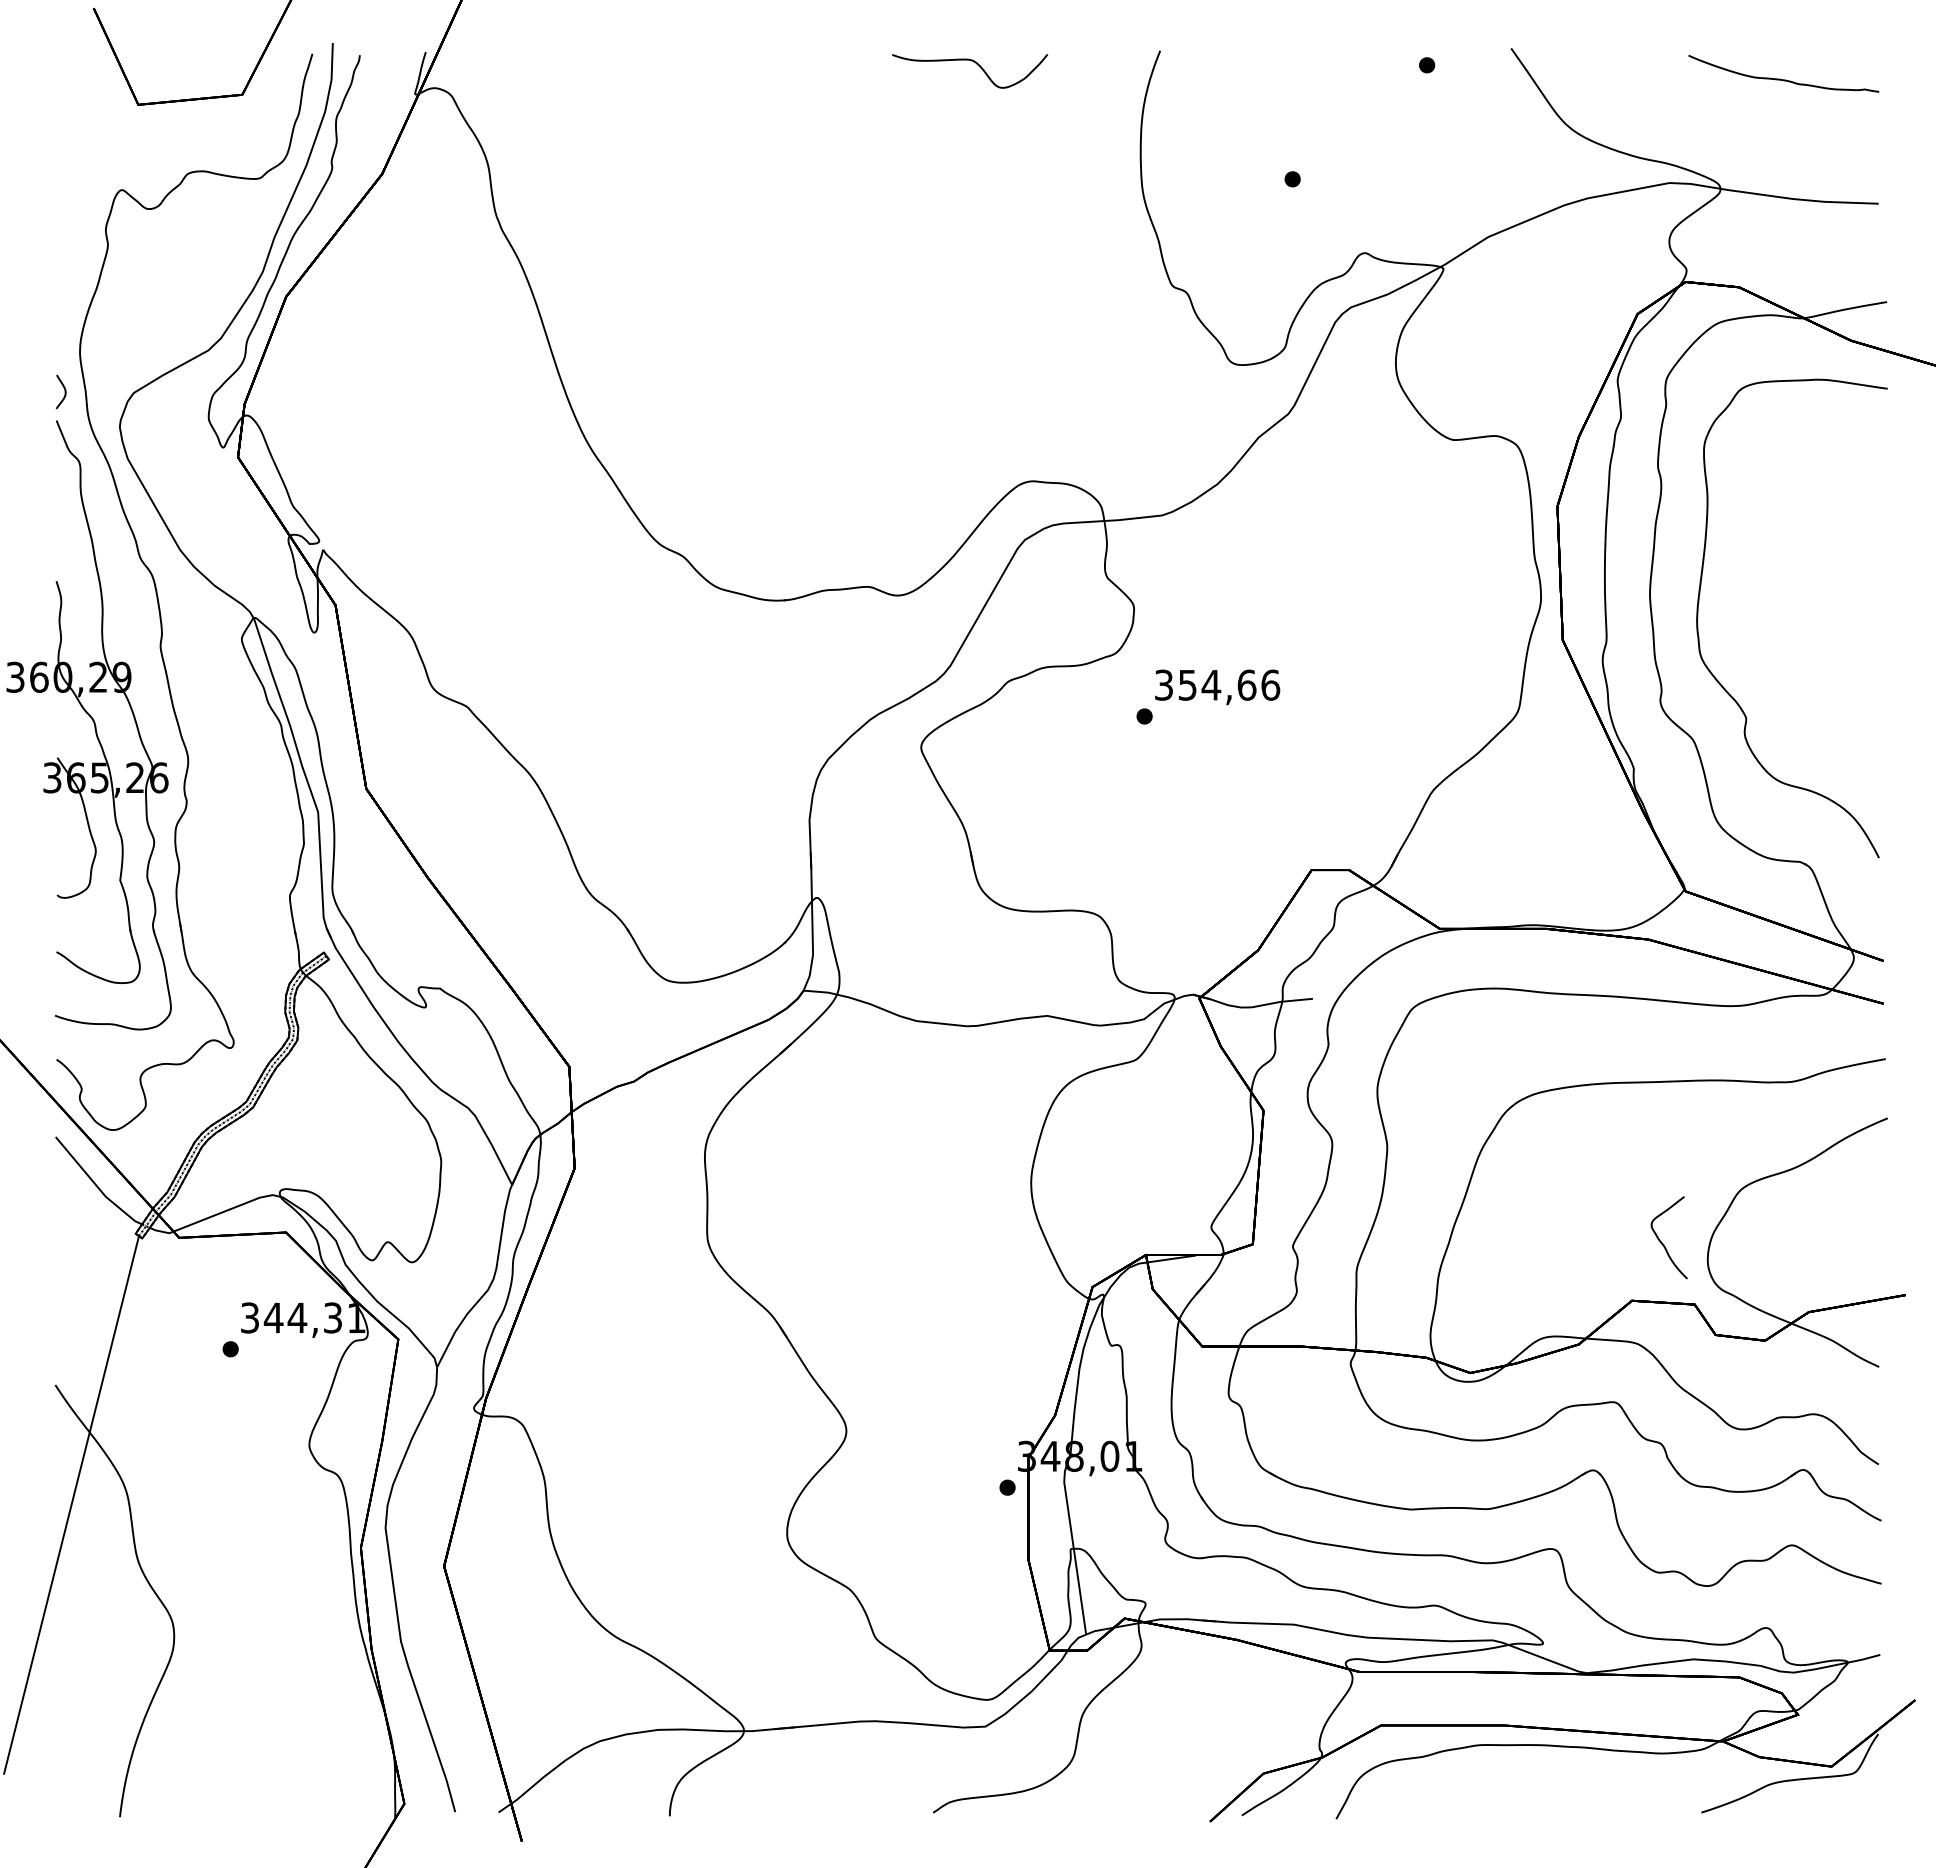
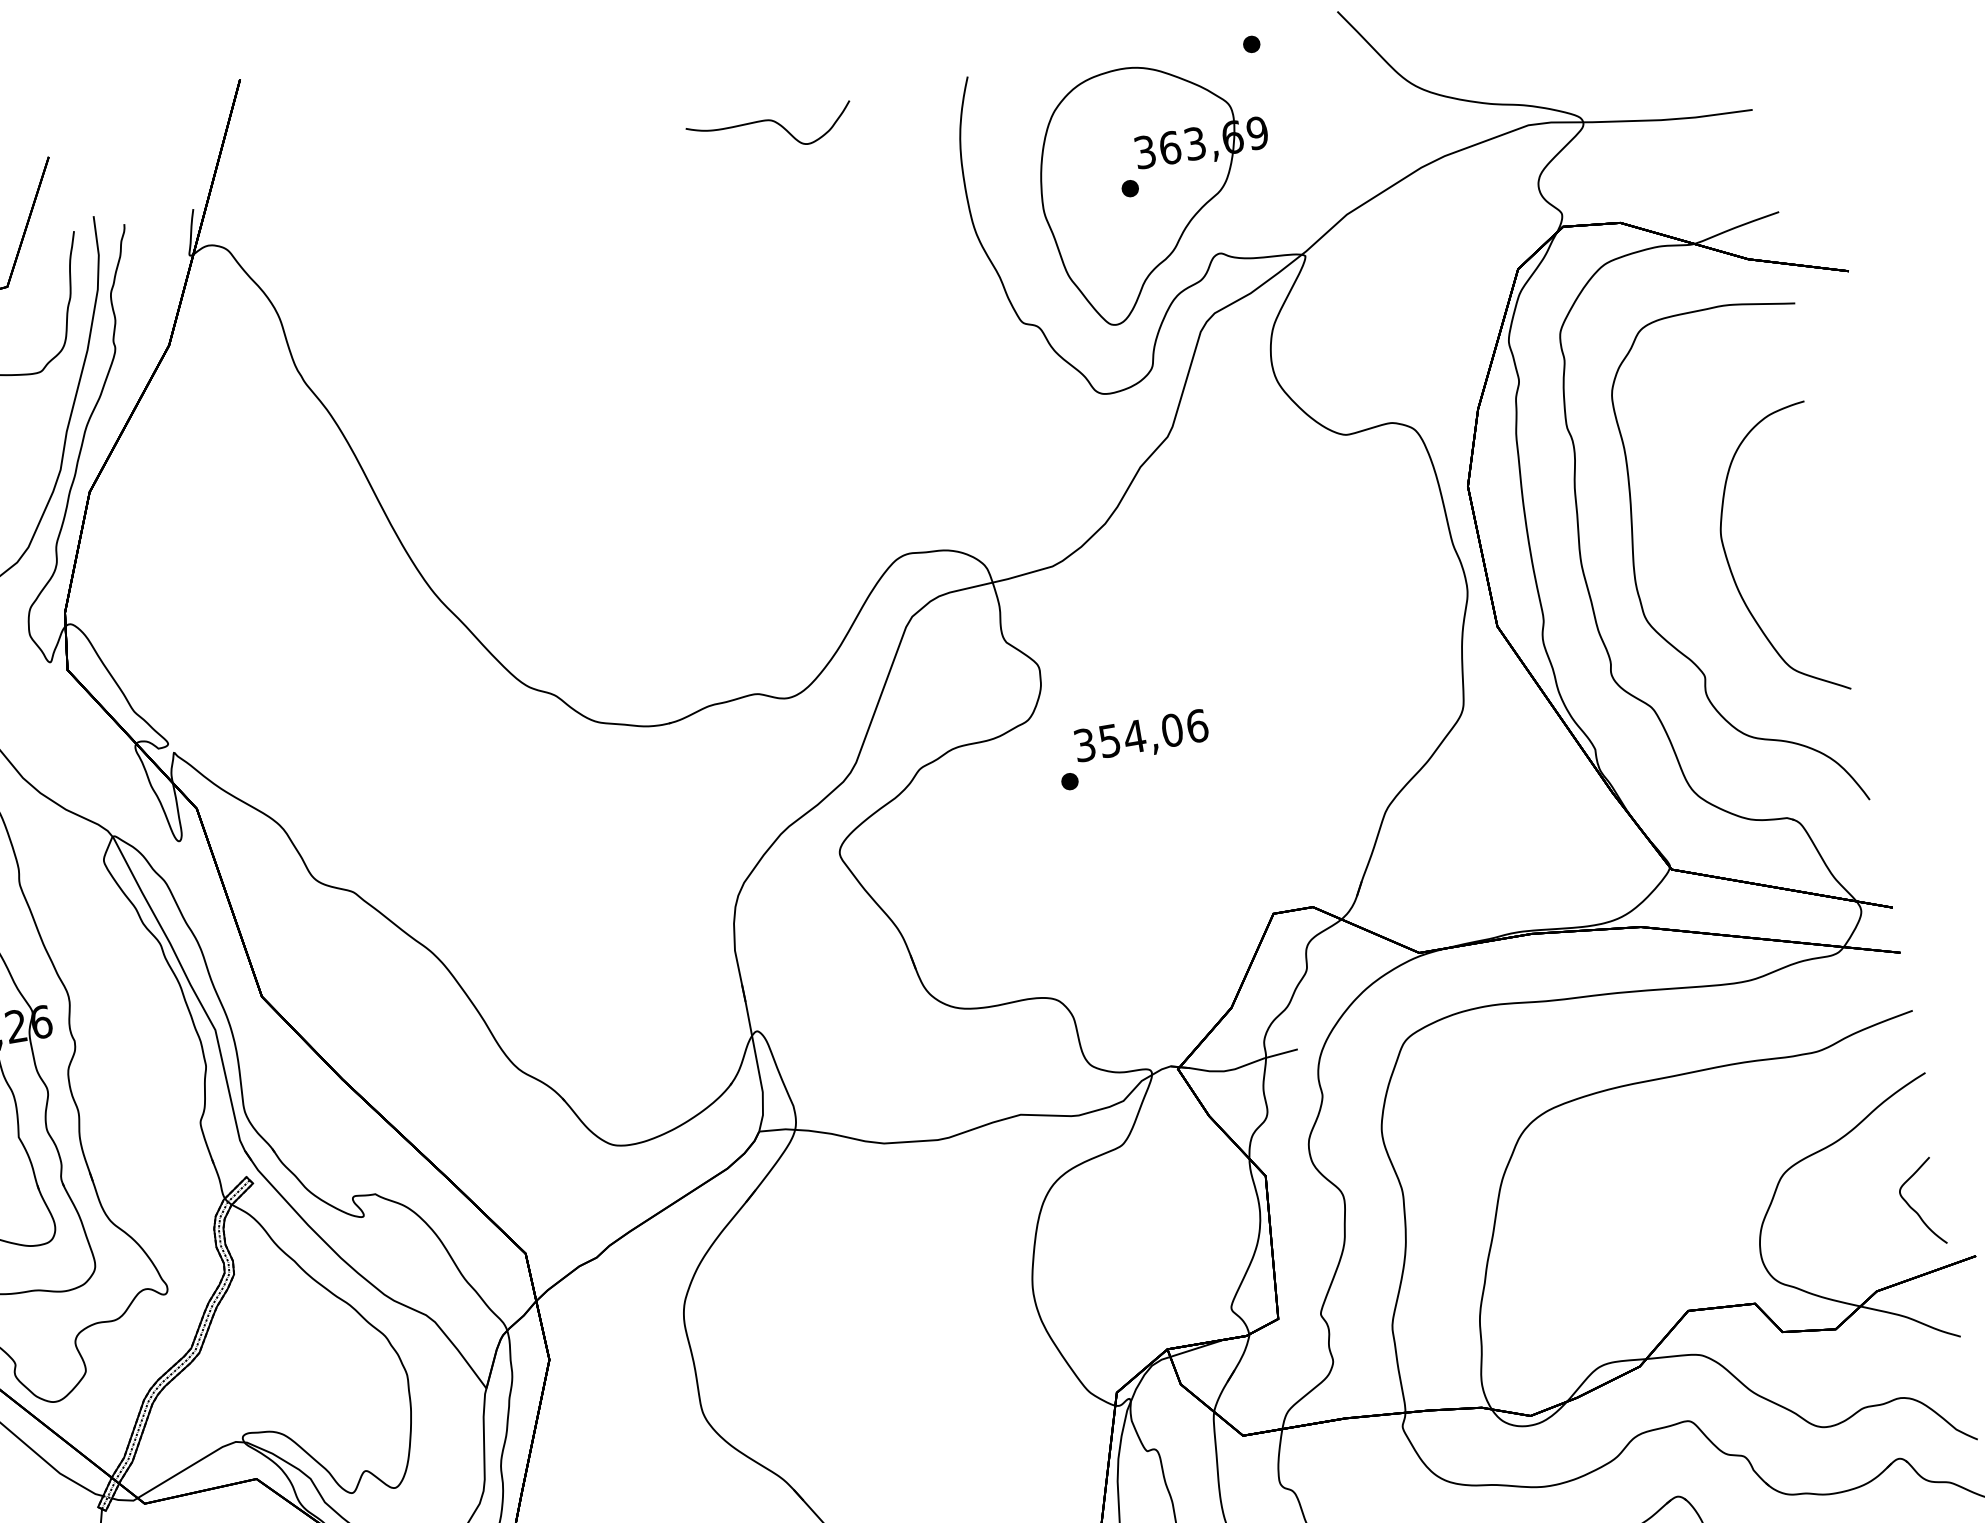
part: (1317, 184) -> (1157, 189), added
part: (1787, 622) -> (1731, 567), added
text: (1246, 684) -> (1171, 729), 354,66 -> 354,06
part: (1662, 1242) -> (1914, 1209), moved

